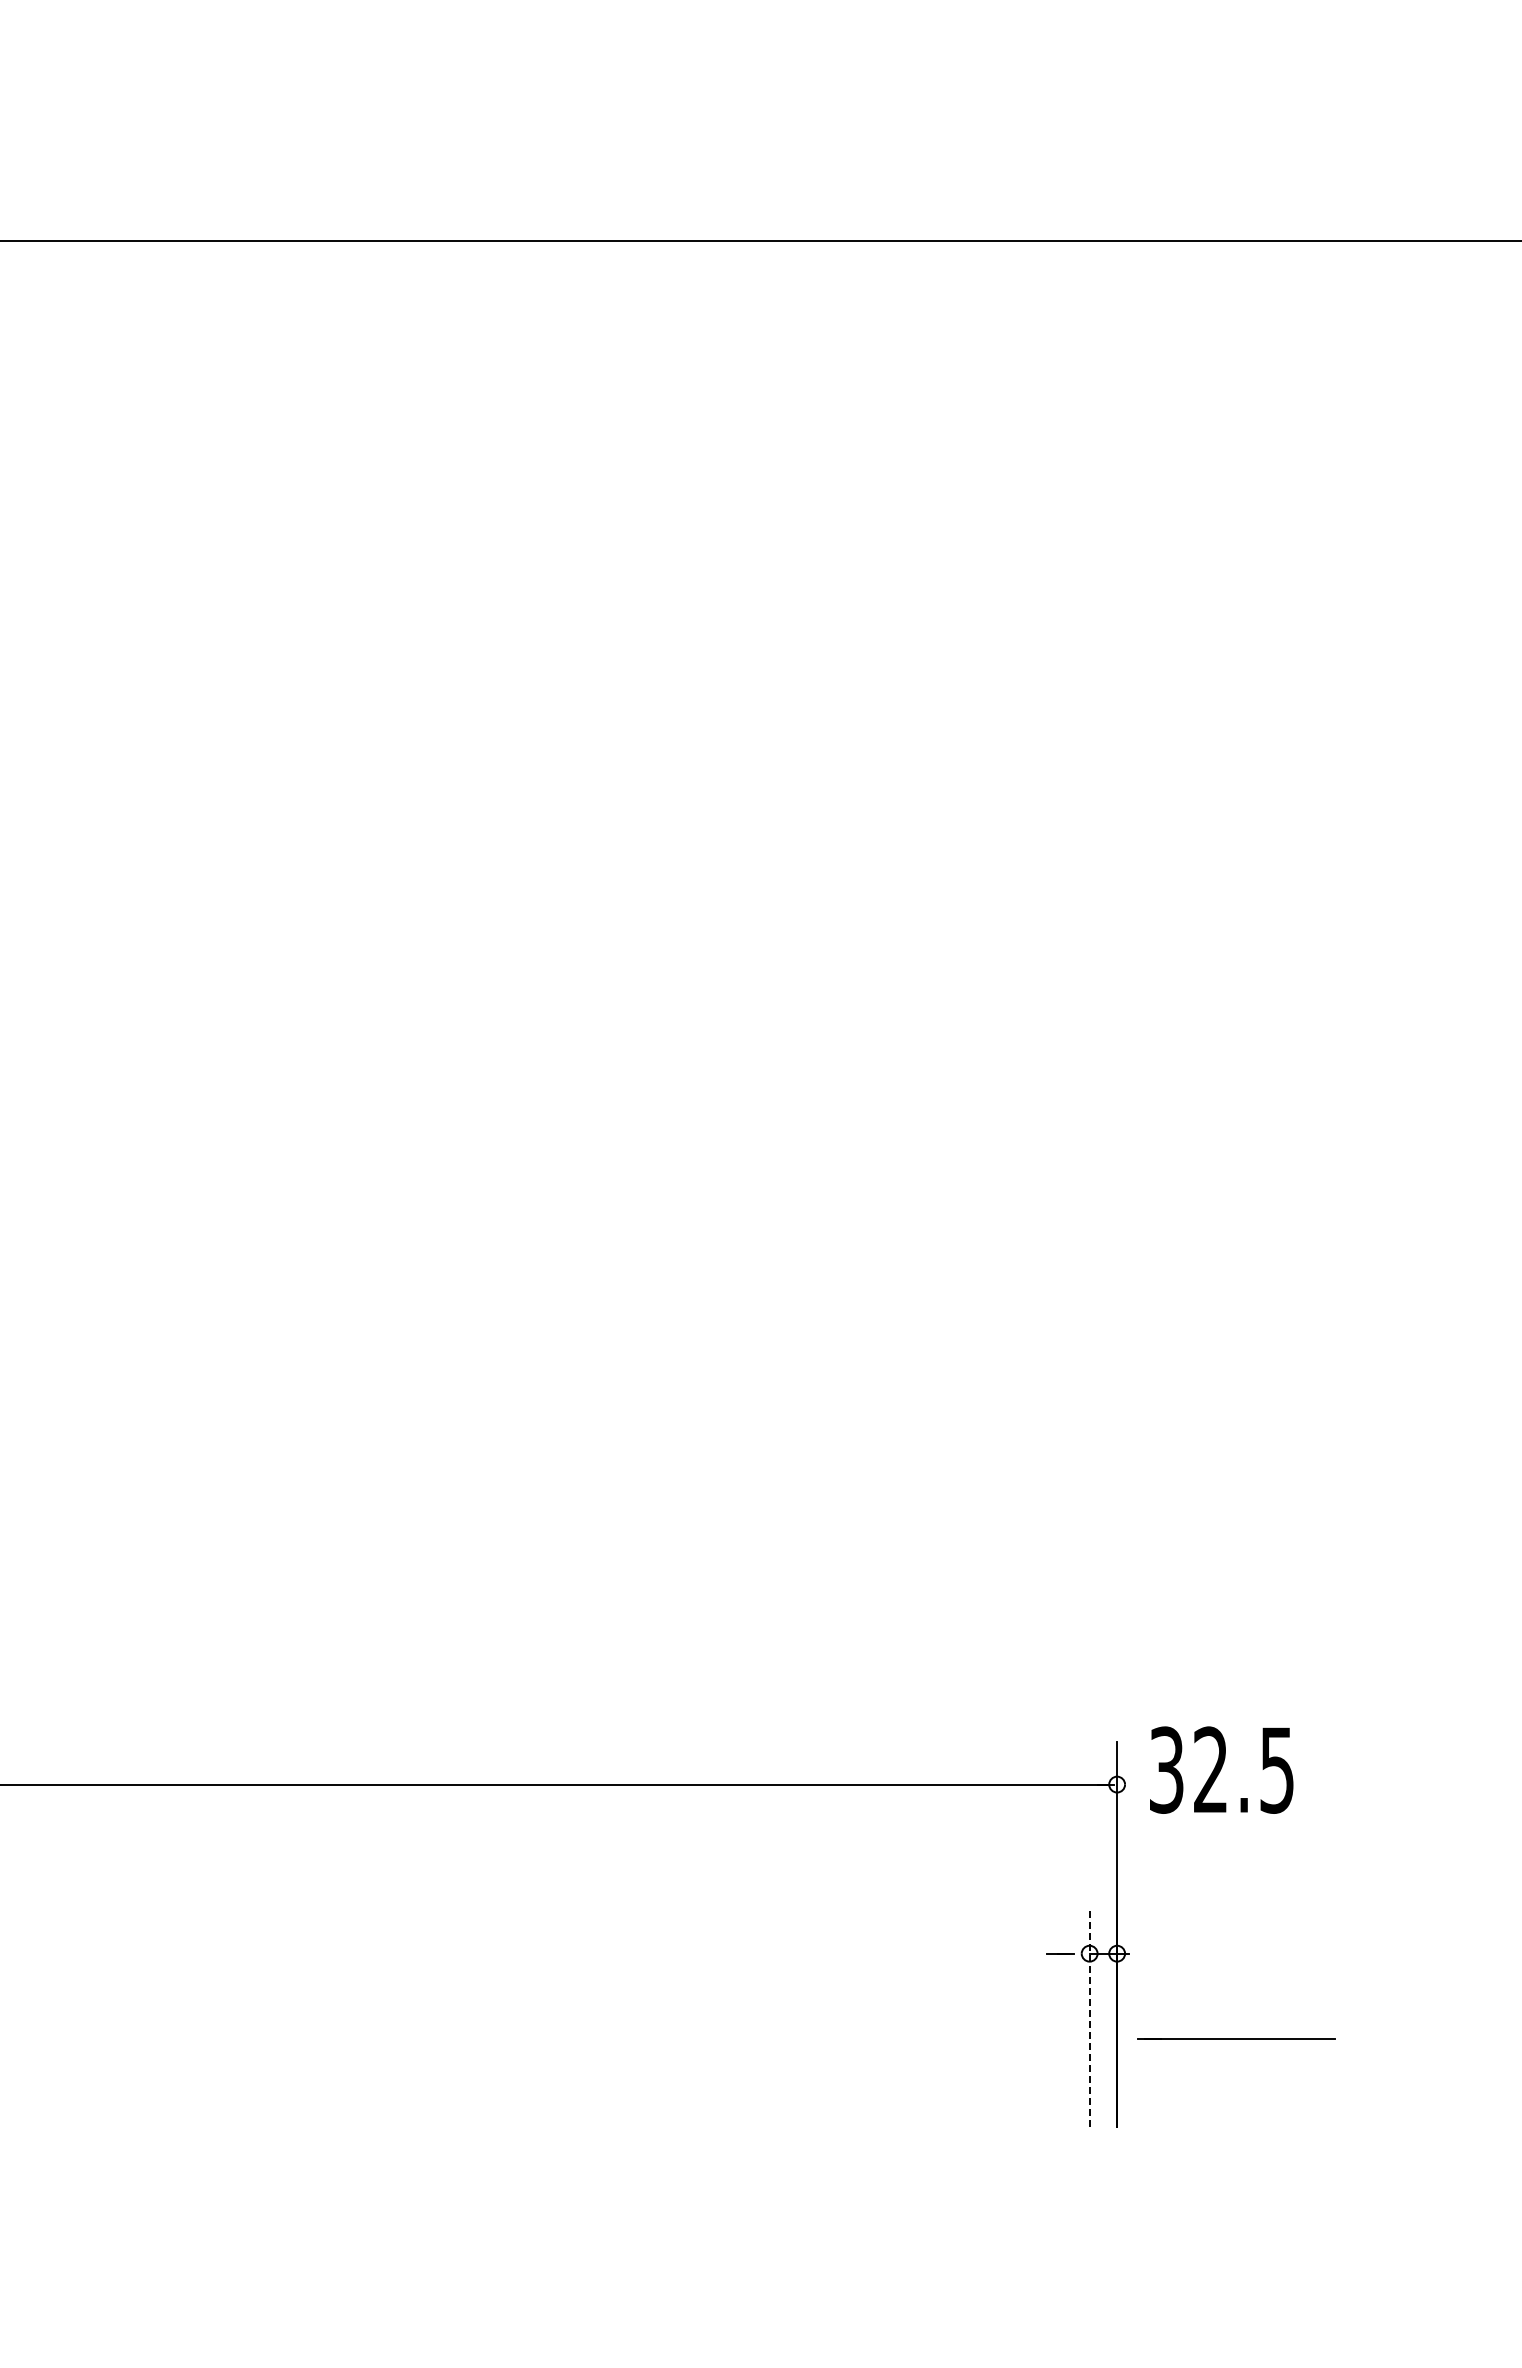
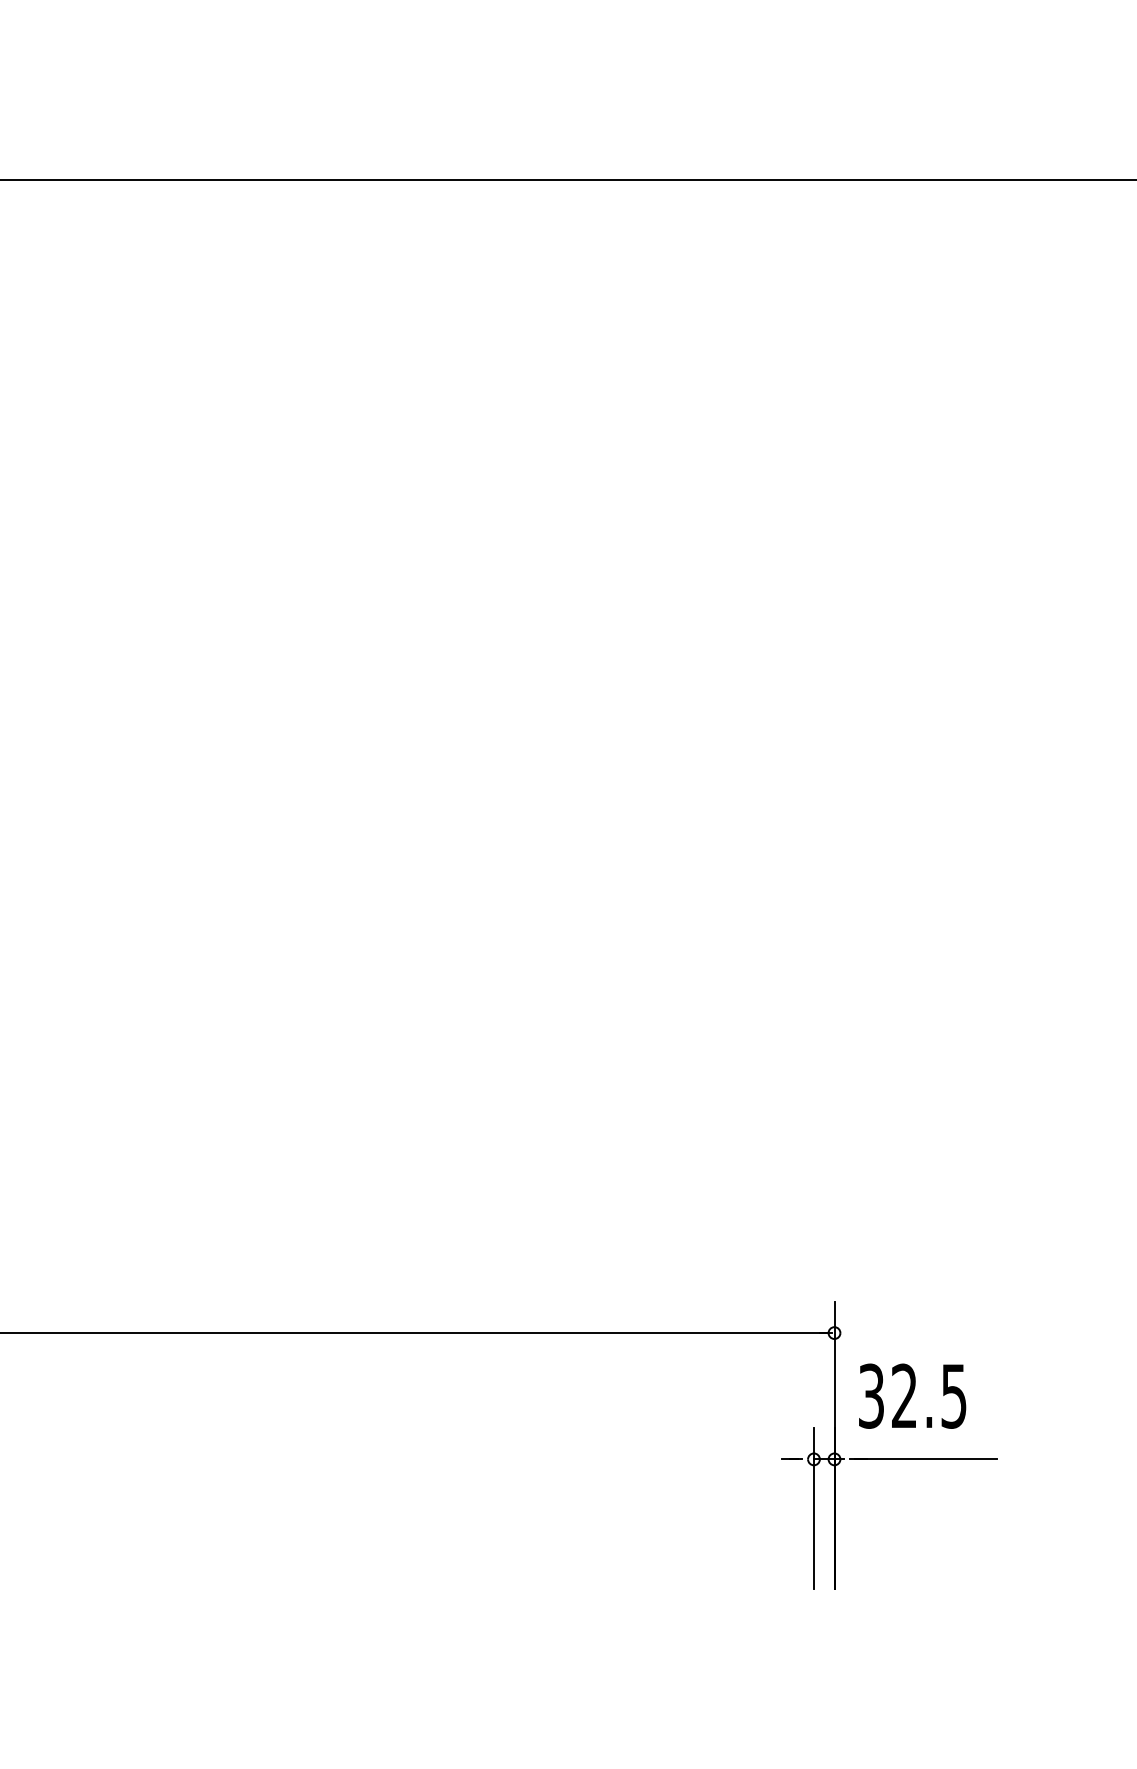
text: (1221, 1769) -> (912, 1395), moved
line: (1089, 2019) -> (813, 1508), dashed -> solid
line: (1236, 2038) -> (923, 1459), moved

